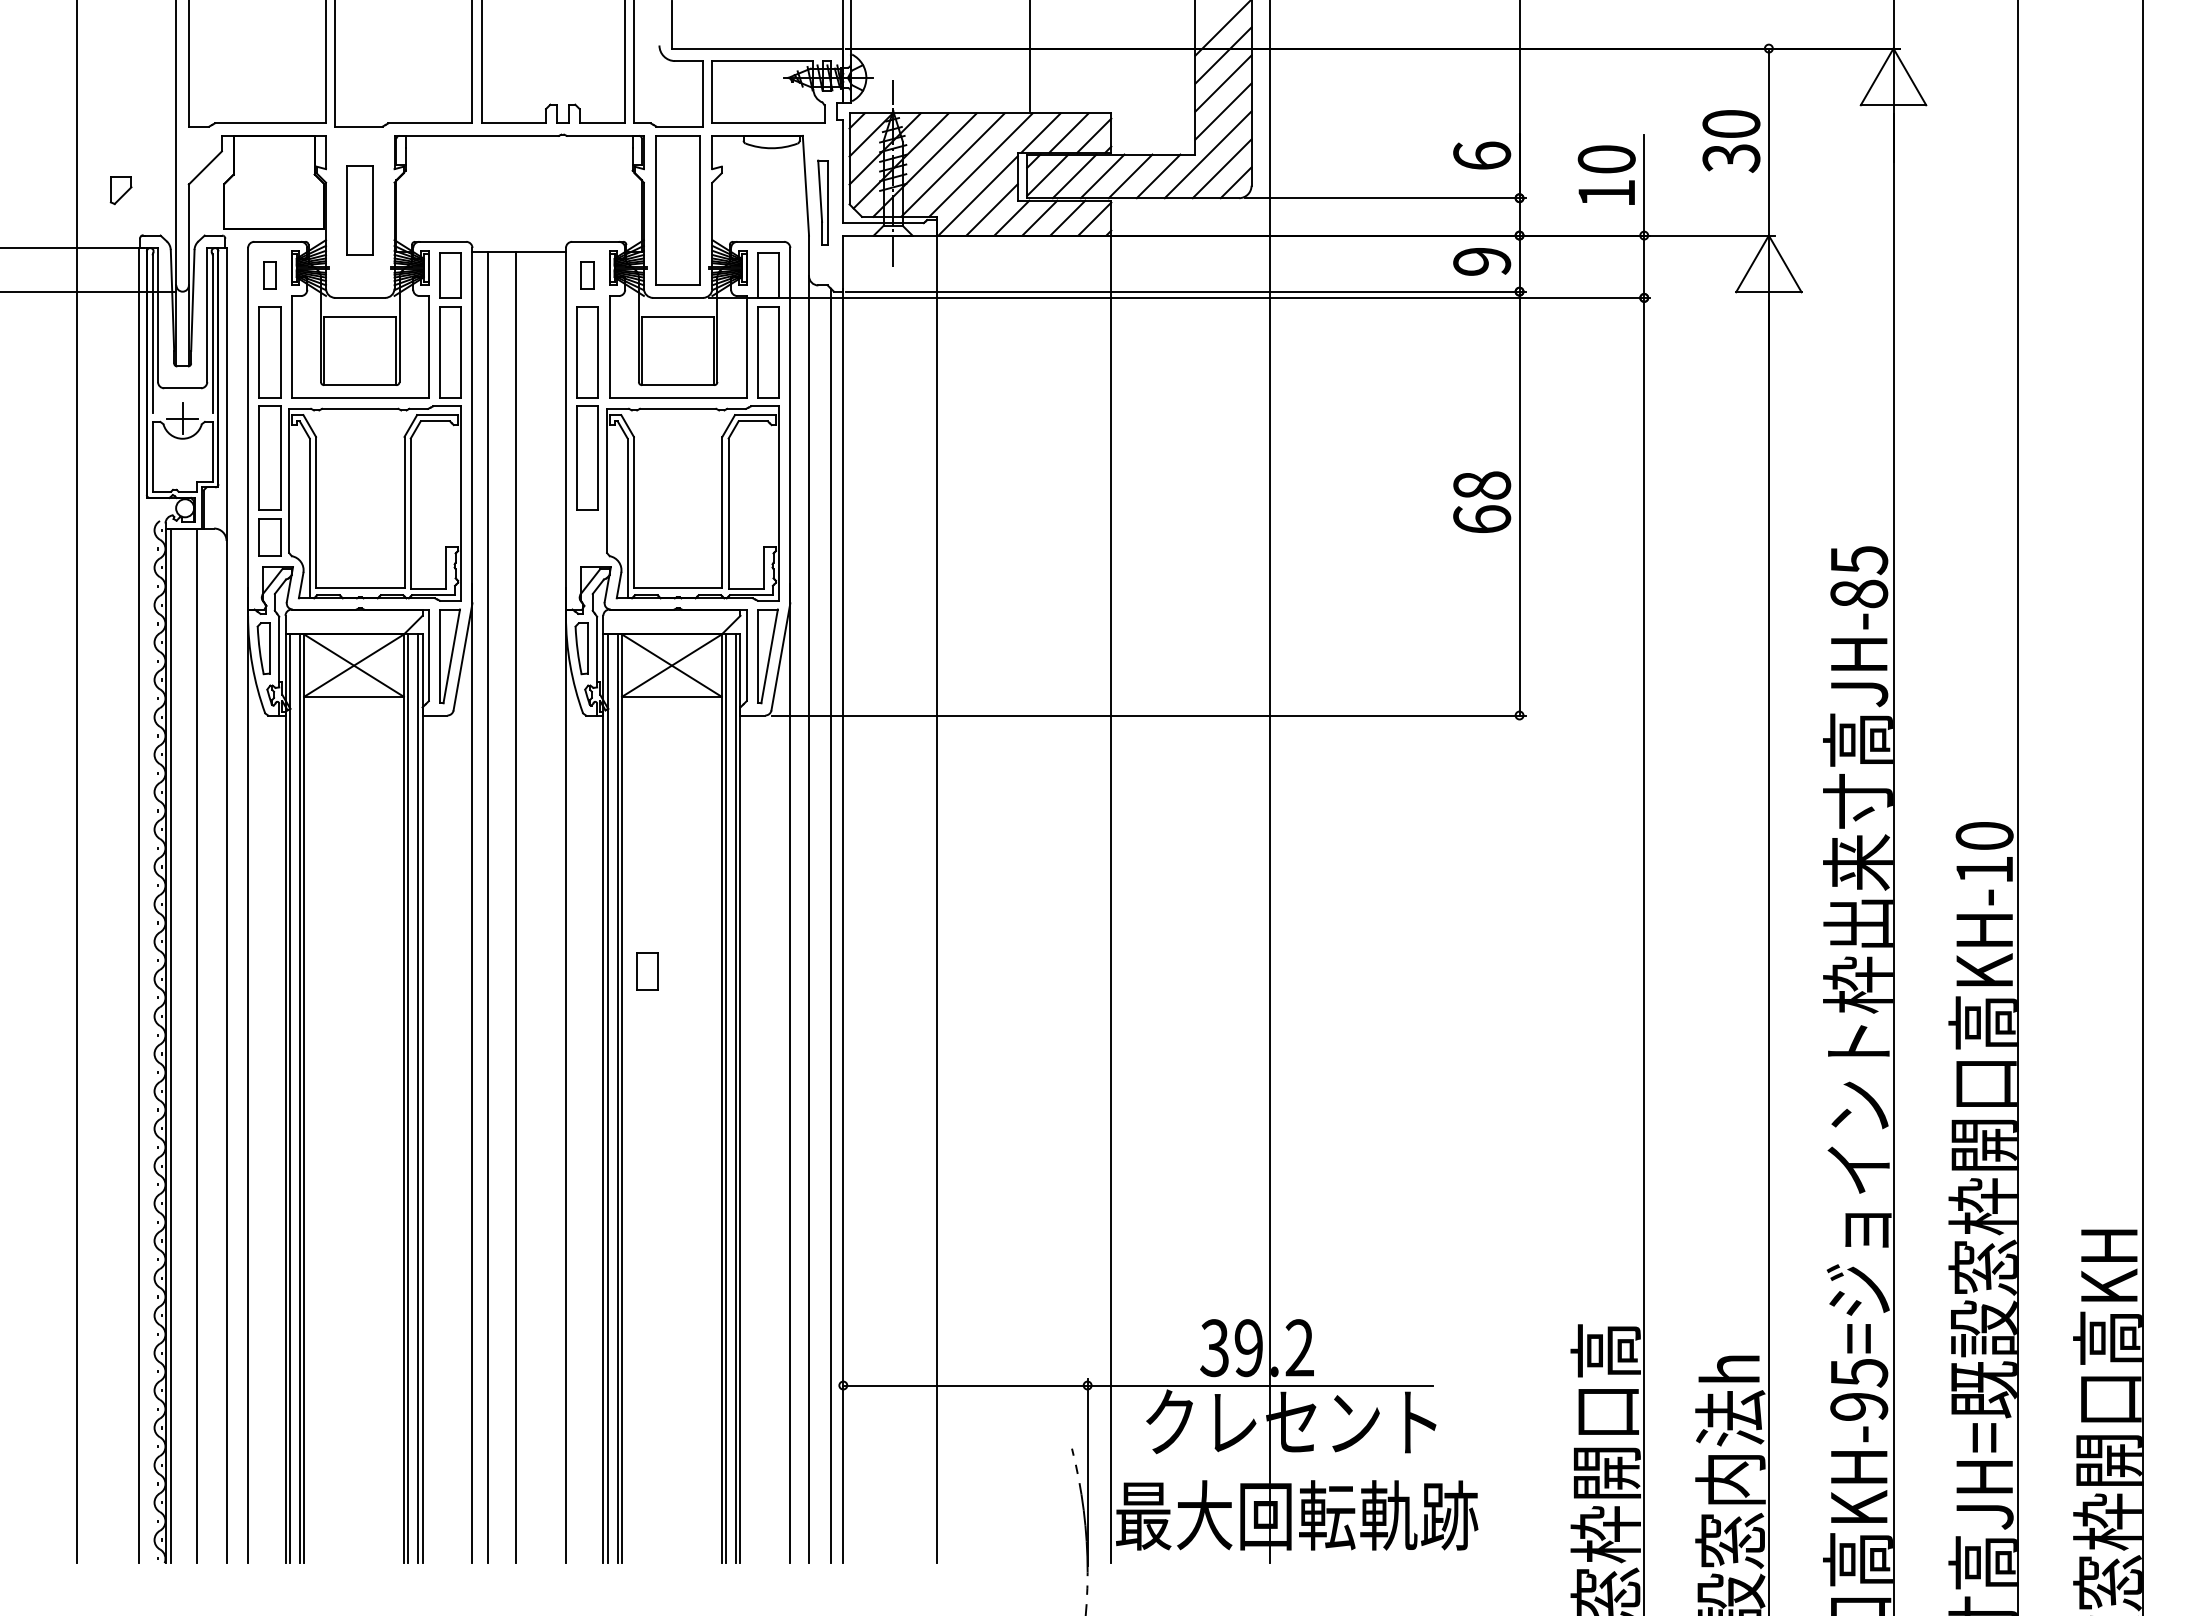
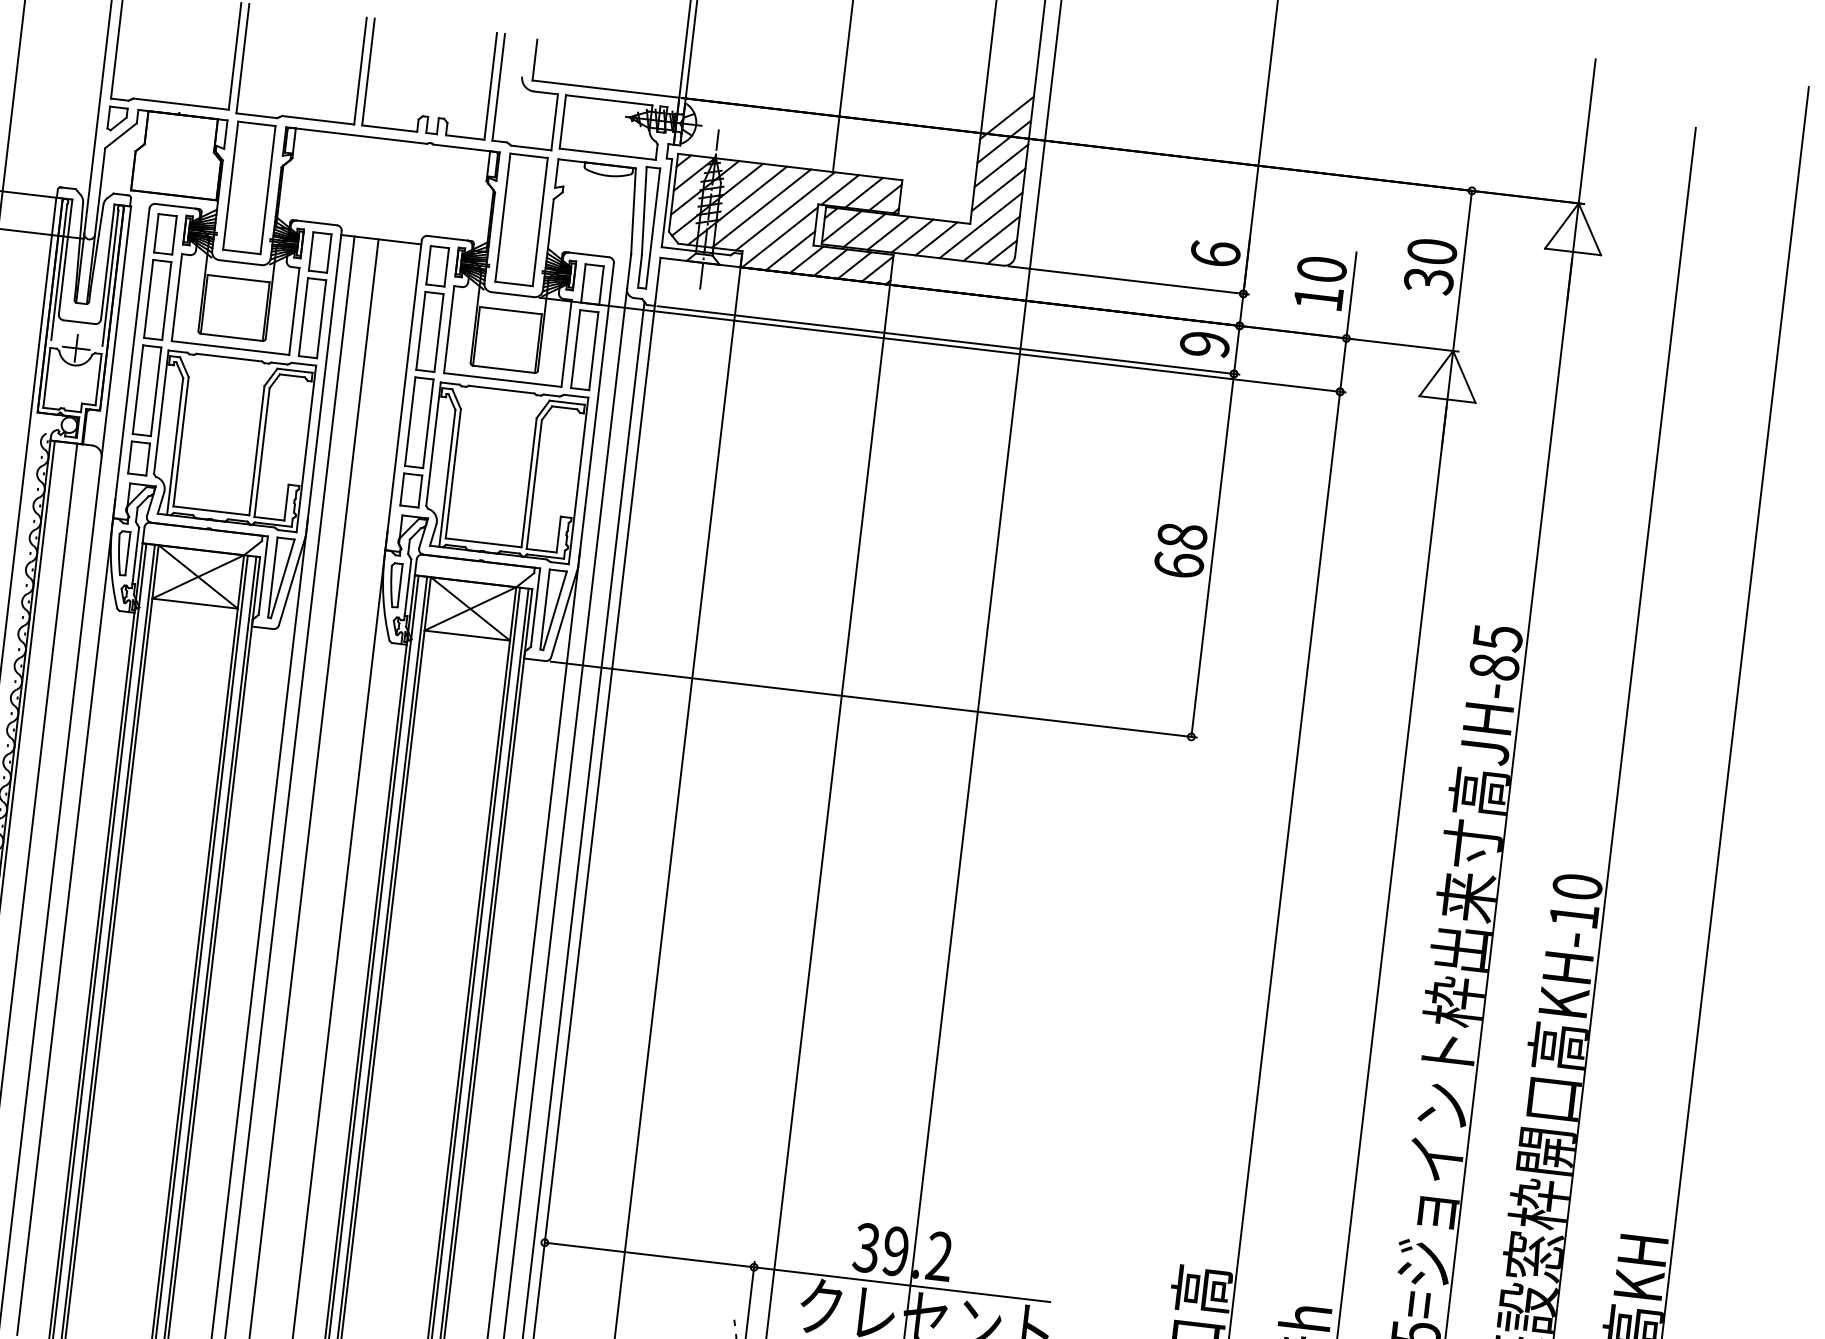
part: (120, 190) -> (116, 119), moved
part: (822, 202) -> (646, 227), size x1.67
part: (359, 210) -> (248, 187), size x1.67
part: (269, 275) -> (165, 234), size x1.67
part: (587, 275) -> (437, 266), size x1.67
part: (647, 971) -> (411, 490), moved

